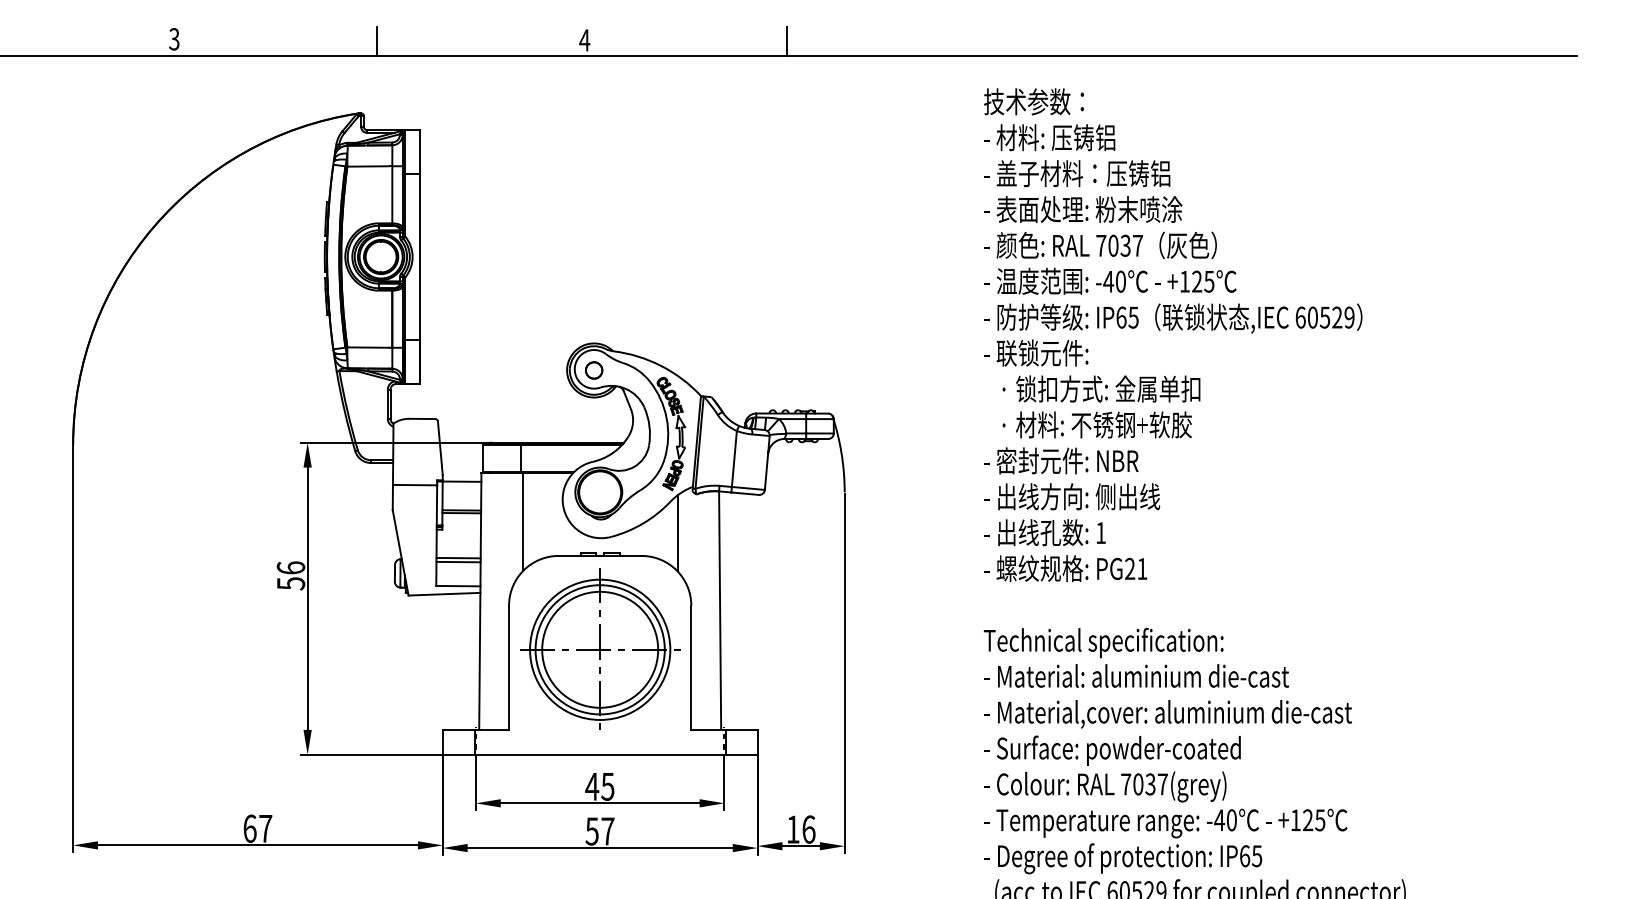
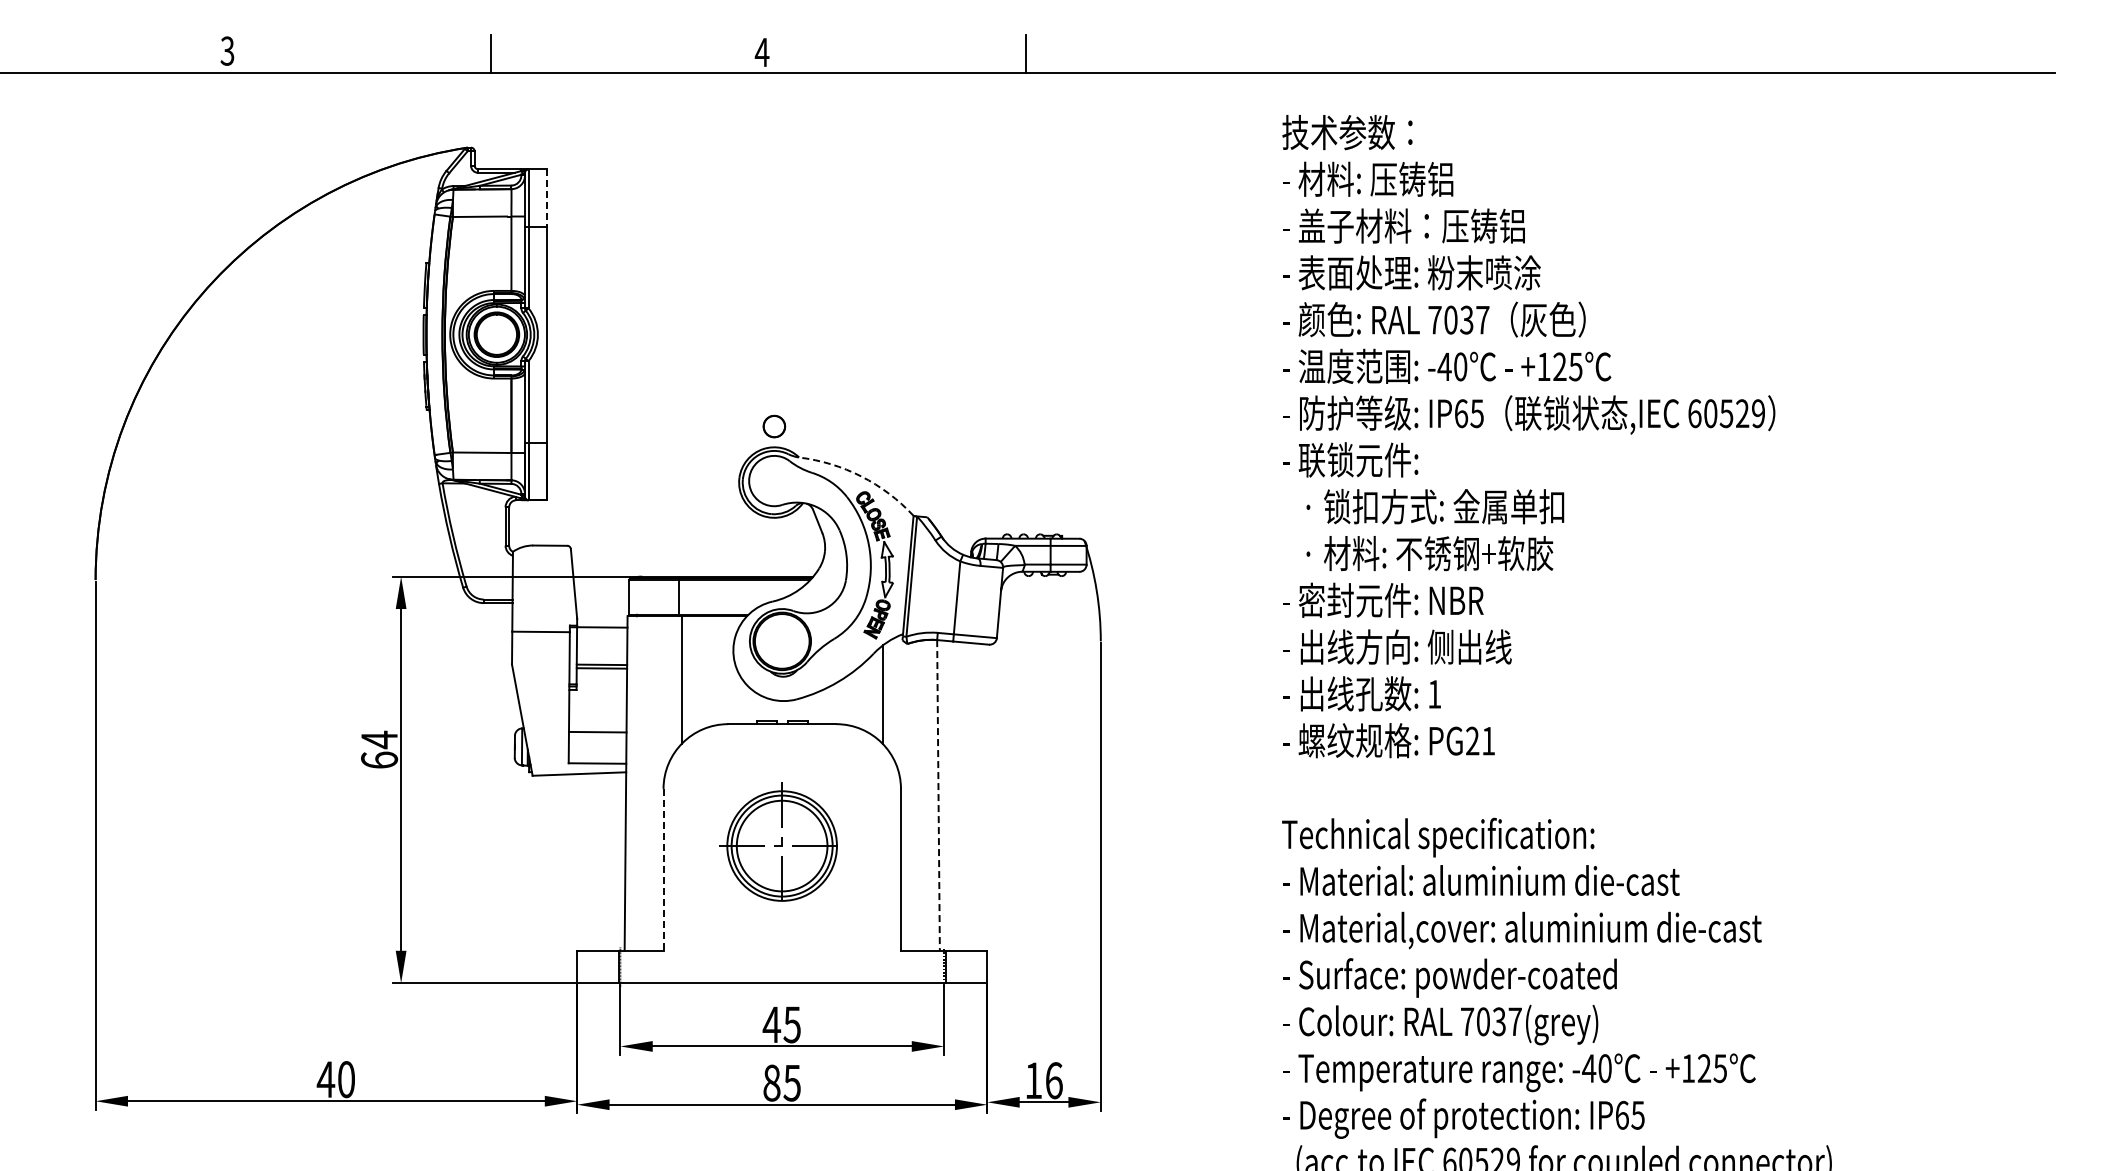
line: (419, 152) -> (547, 198), solid -> dashed
arc: (661, 365) -> (861, 476), solid -> dashed
part: (594, 370) -> (774, 426), moved
line: (458, 557) -> (597, 726), removed
text: (291, 575) -> (379, 749), 56 -> 64
line: (720, 610) -> (938, 795), solid -> dashed
part: (599, 649) -> (781, 845), size x0.6
line: (509, 667) -> (663, 869), solid -> dashed
text: (257, 828) -> (335, 1079), 67 -> 40
text: (599, 830) -> (781, 1082), 57 -> 85

